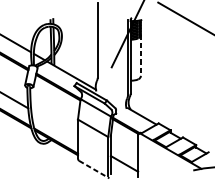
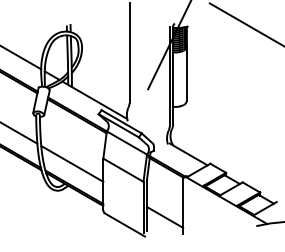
line: (140, 55) -> (186, 73), dashed -> solid
line: (54, 123) -> (72, 163), added
line: (94, 169) -> (125, 225), dashed -> solid

